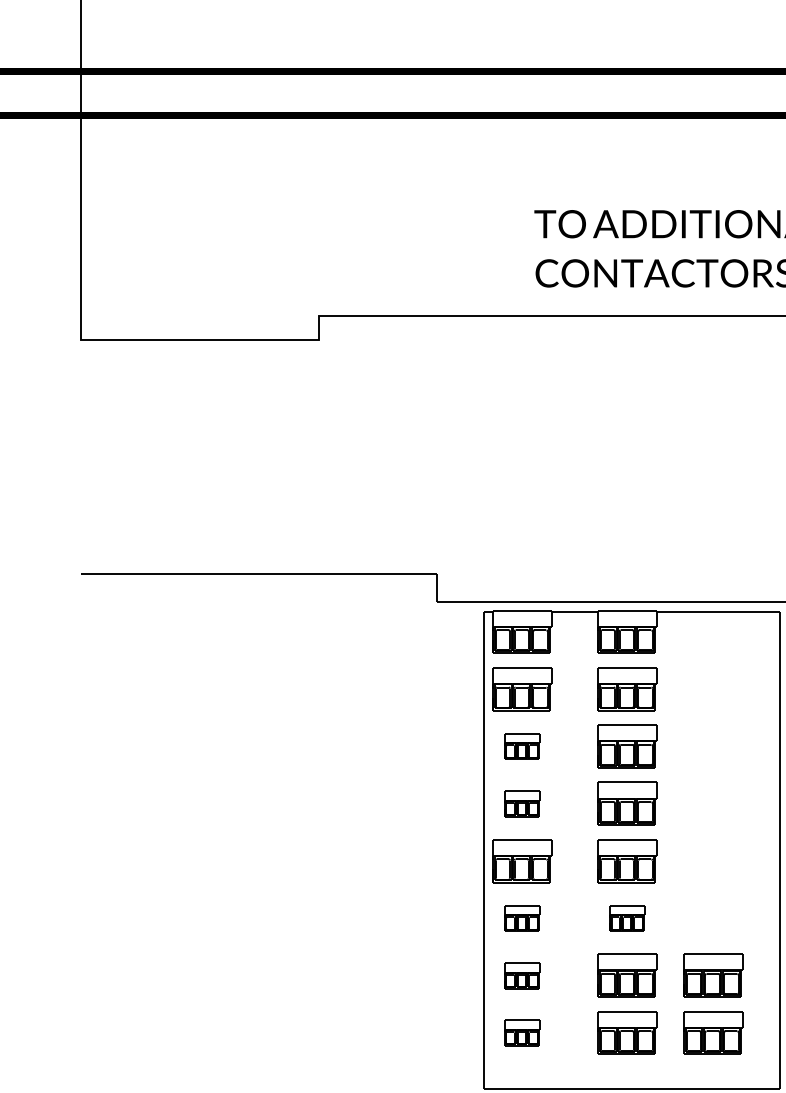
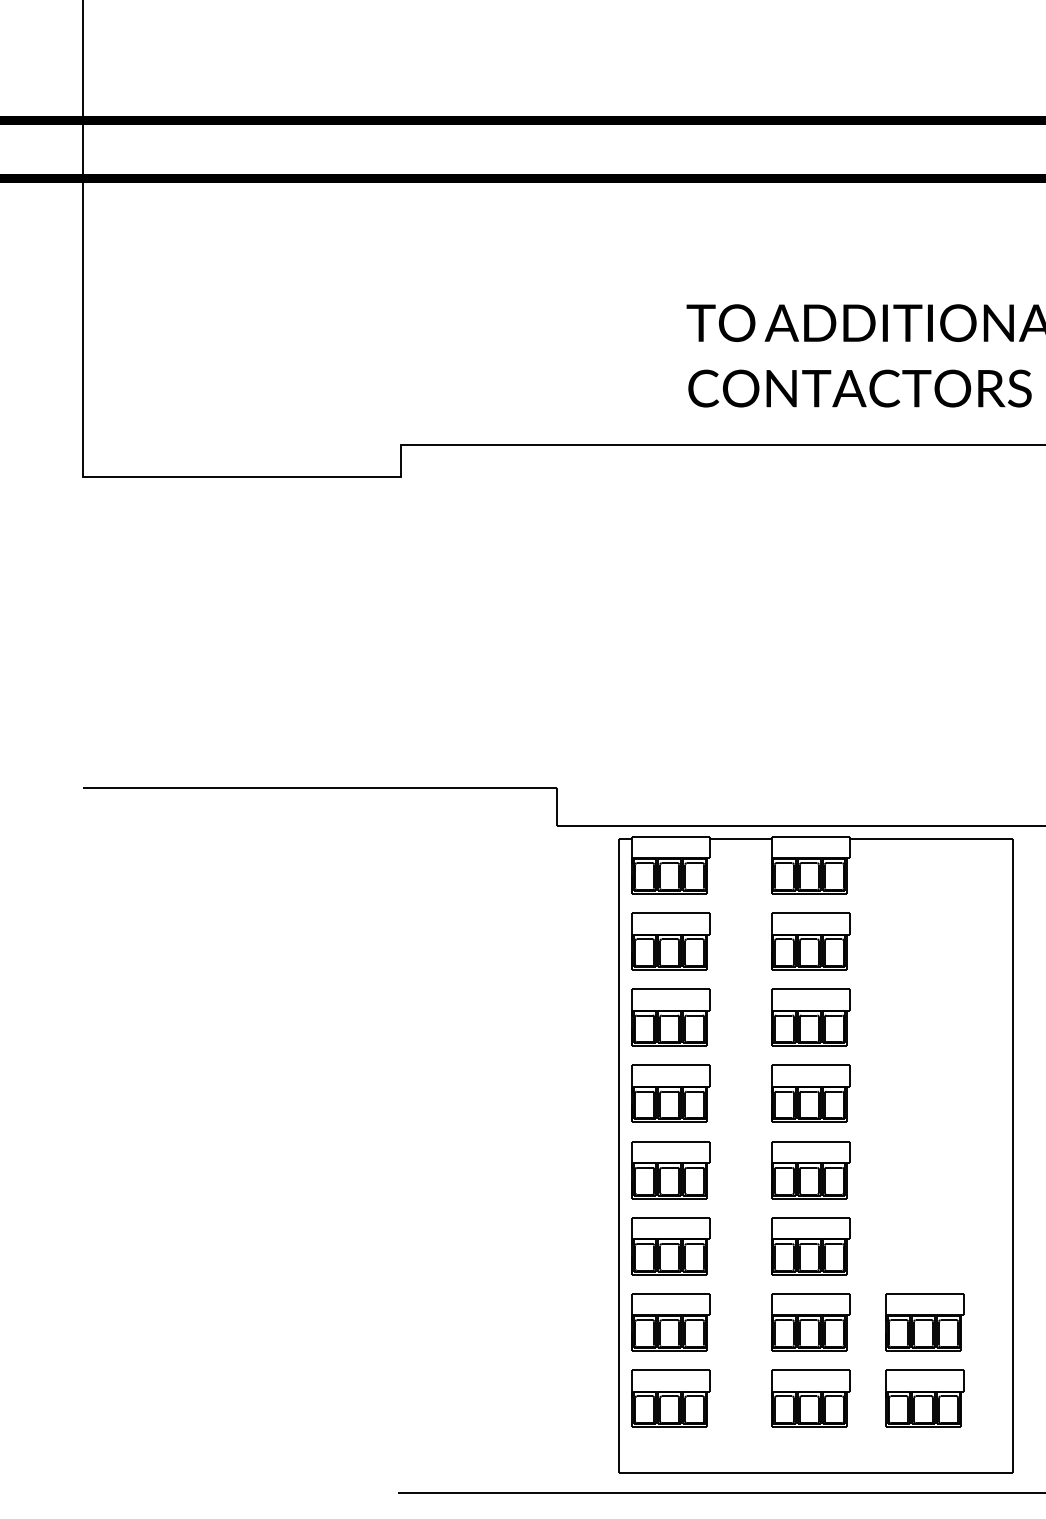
part: (522, 746) -> (670, 1017), size x1.67
part: (522, 803) -> (670, 1093), size x1.67
part: (522, 918) -> (670, 1246), size x1.67
part: (627, 918) -> (810, 1246), size x1.67
part: (522, 975) -> (670, 1322), size x1.67
part: (522, 1032) -> (670, 1398), size x1.67

